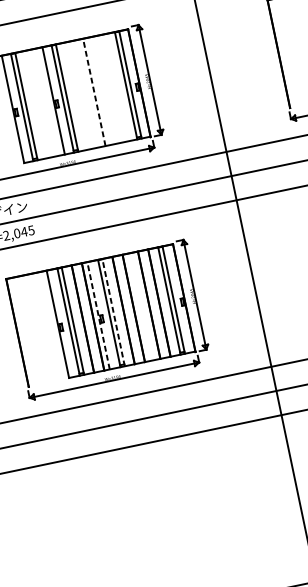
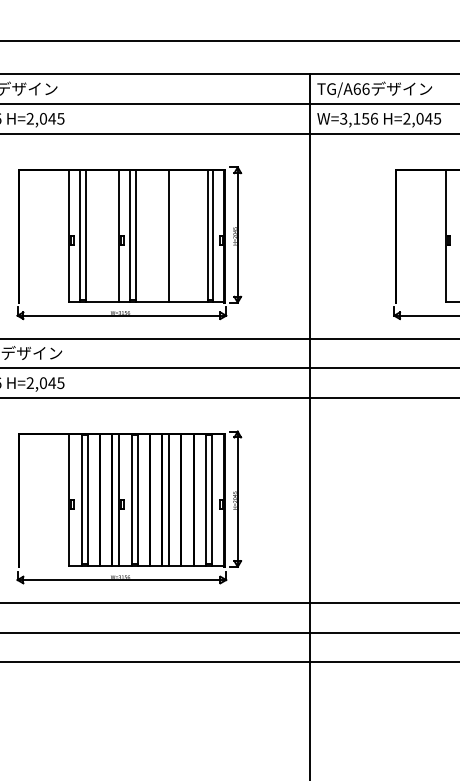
line: (94, 92) -> (169, 235), dashed -> solid
line: (139, 307) -> (169, 500), added
line: (113, 312) -> (137, 500), dashed -> solid
line: (98, 315) -> (119, 500), dashed -> solid

